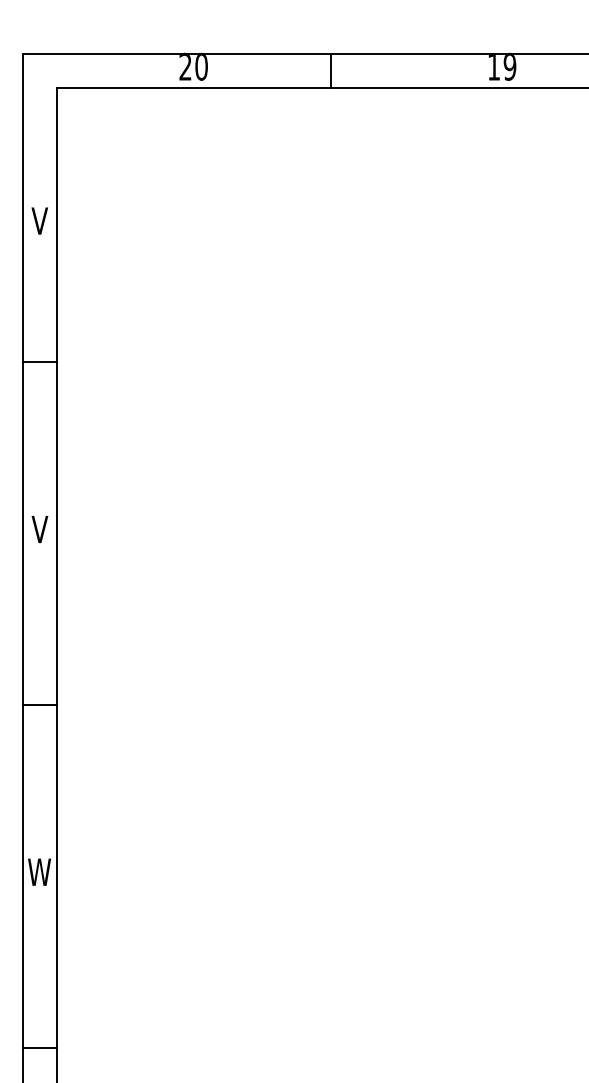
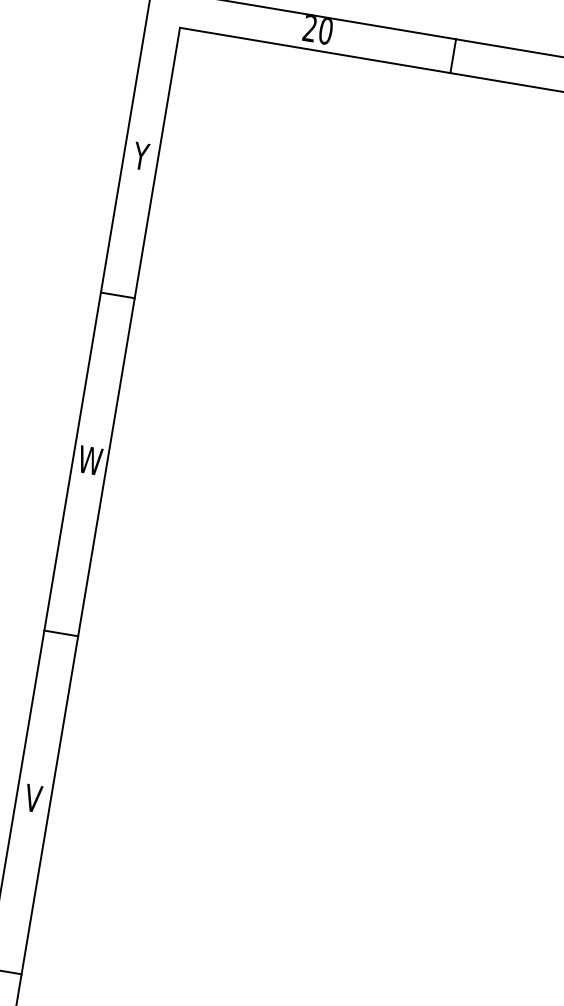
text: (39, 220) -> (140, 155), V -> Y
text: (39, 529) -> (89, 460), V -> W
text: (39, 871) -> (33, 797), W -> V

